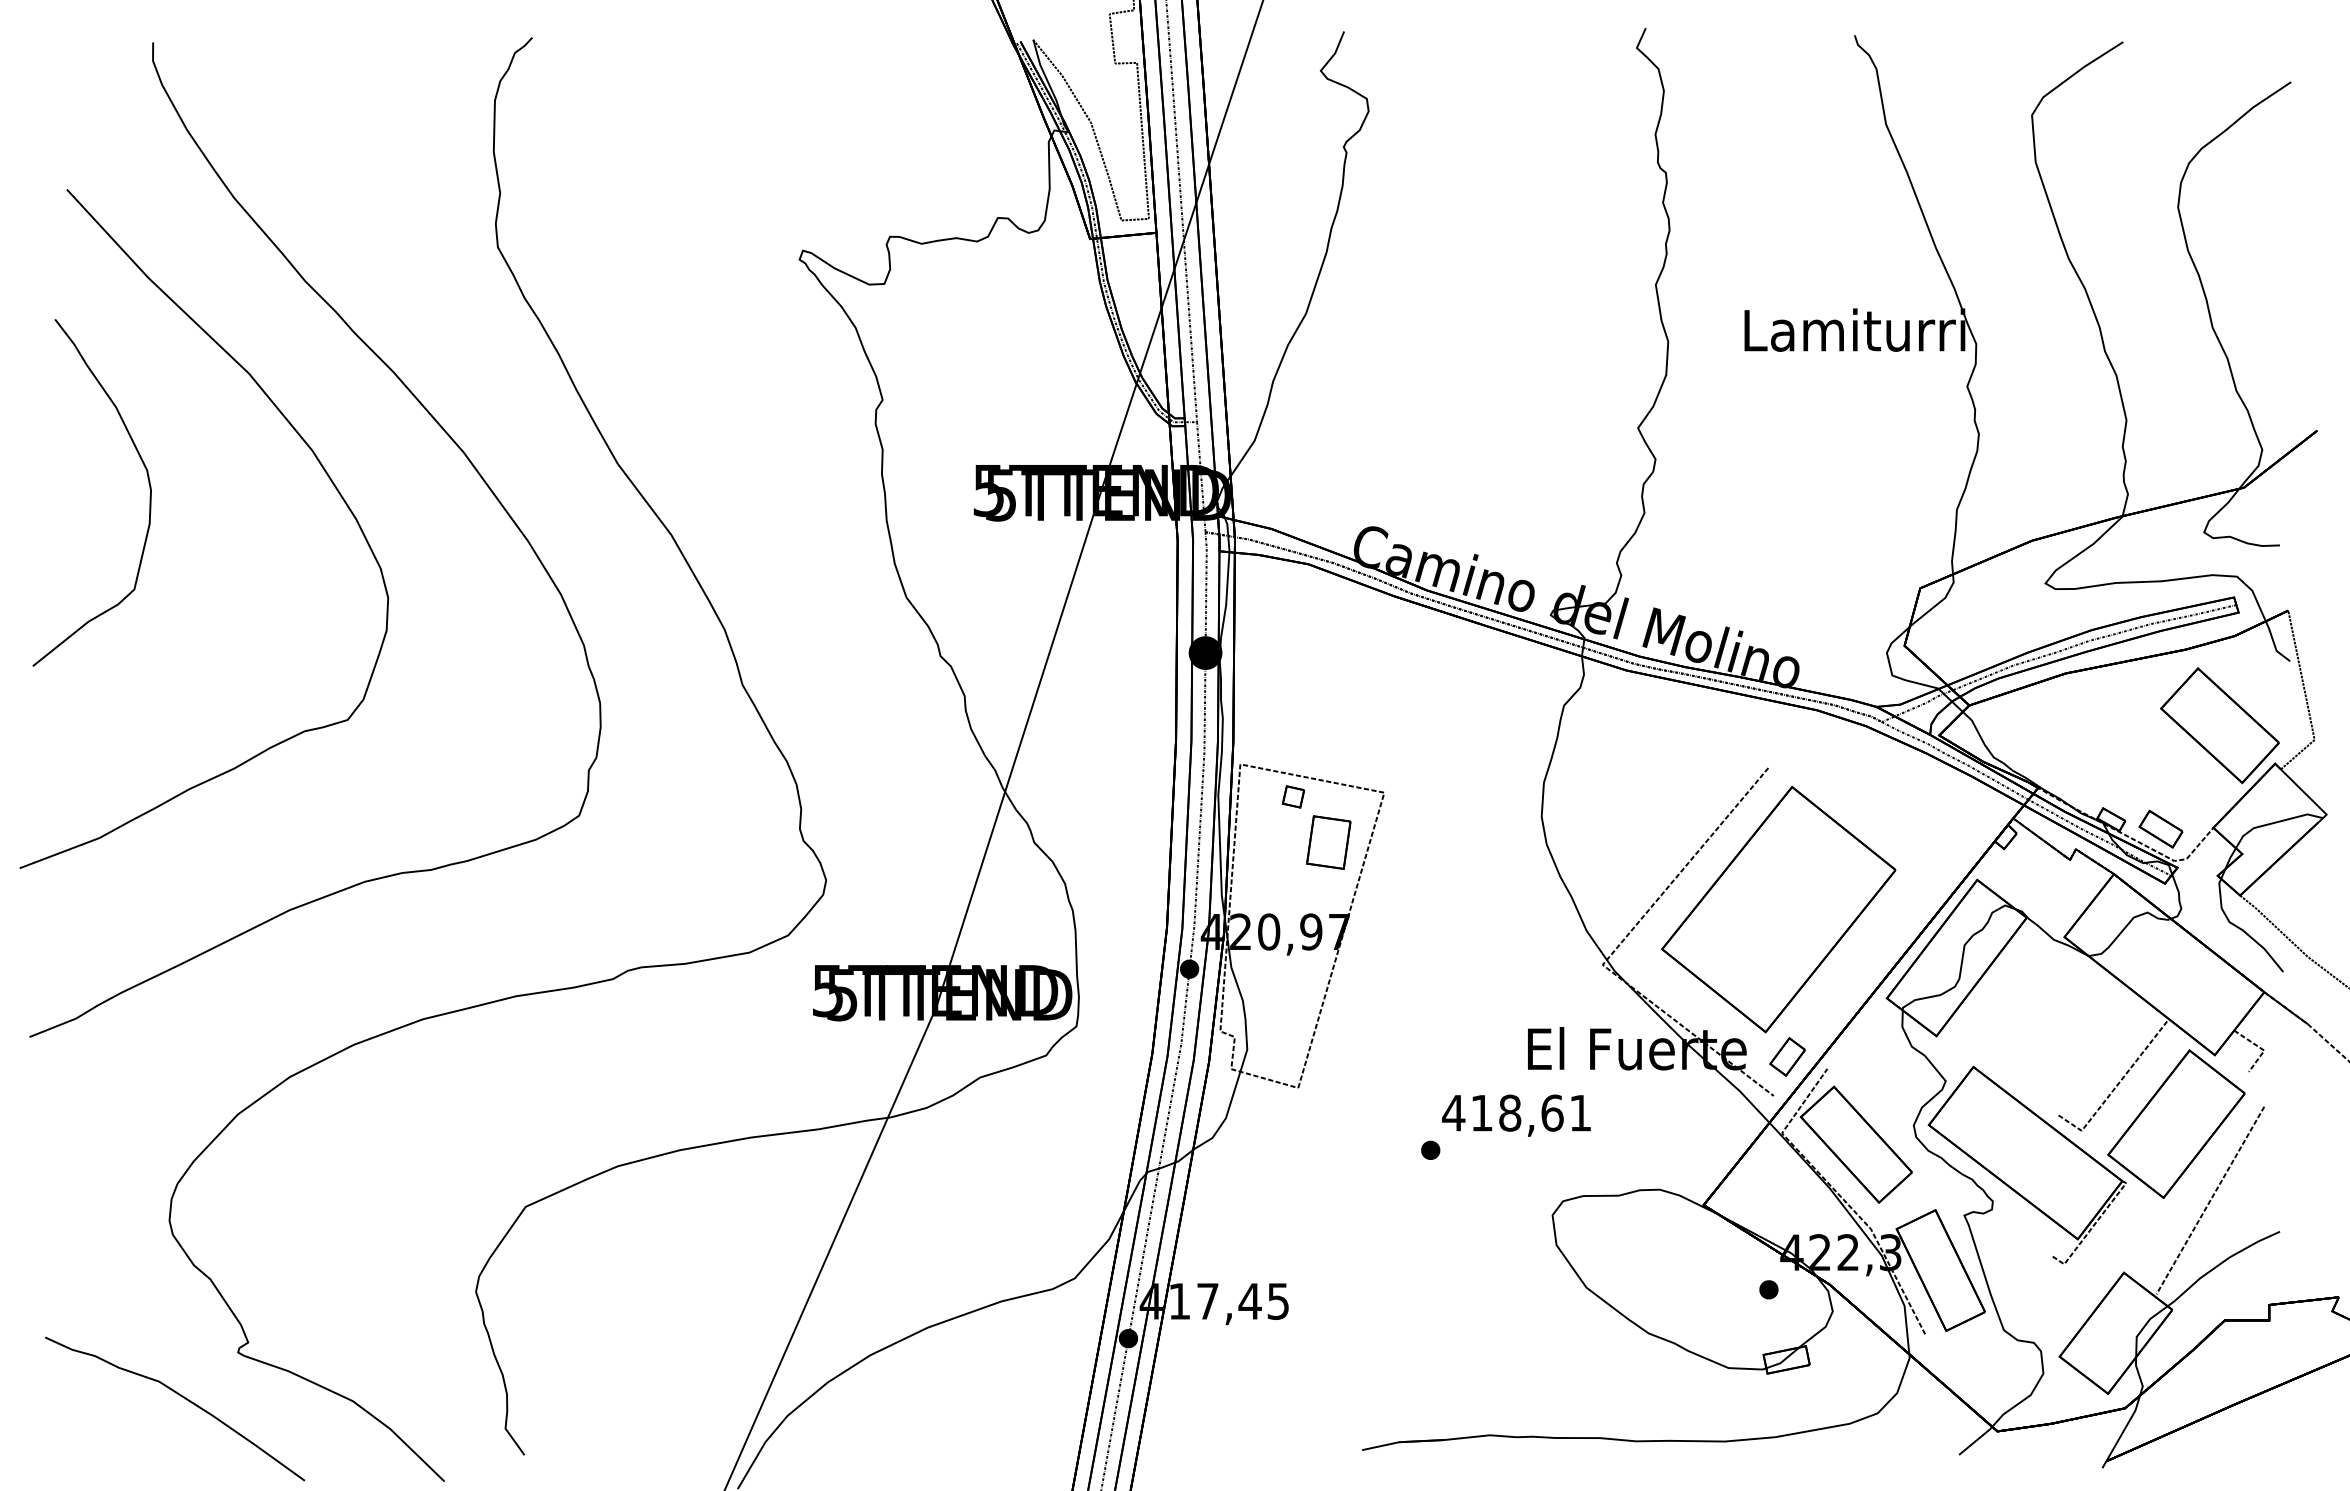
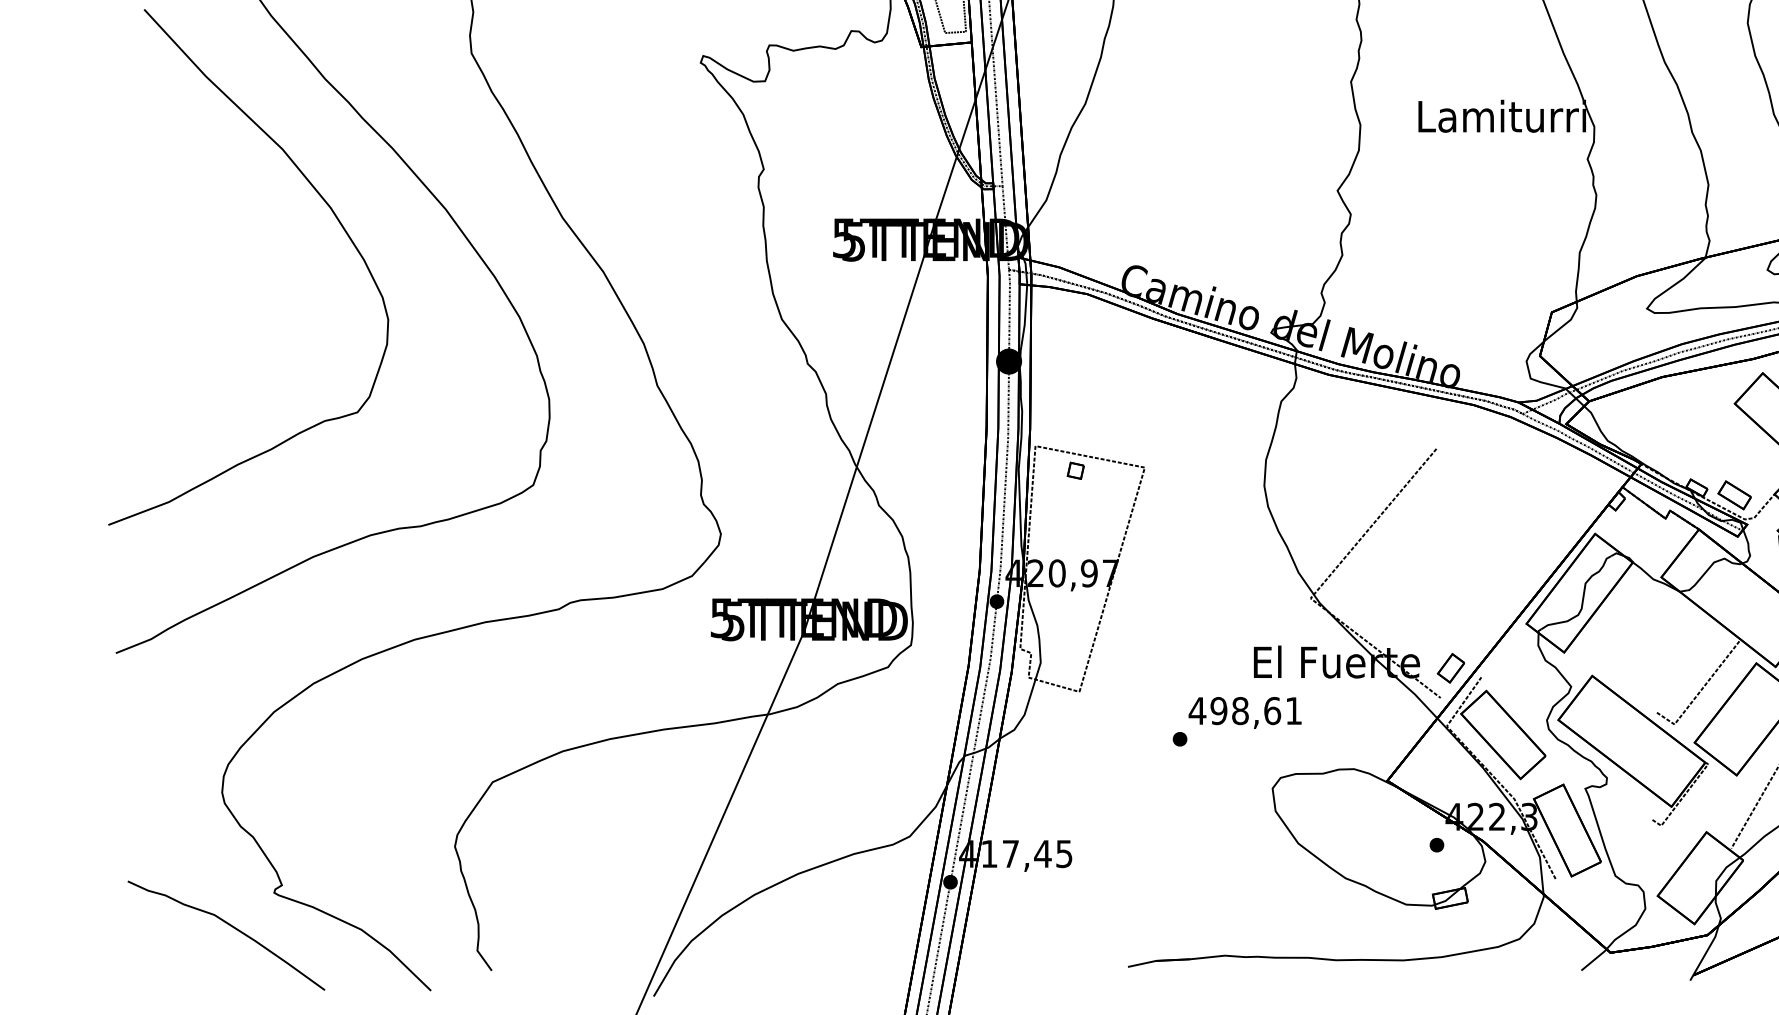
curve: (148, 483) -> (206, 232), removed
part: (1328, 842) -> (1102, 505), removed
part: (1778, 909) -> (1444, 556), removed
text: (1481, 1112) -> (1218, 710), 418,61 -> 498,61

